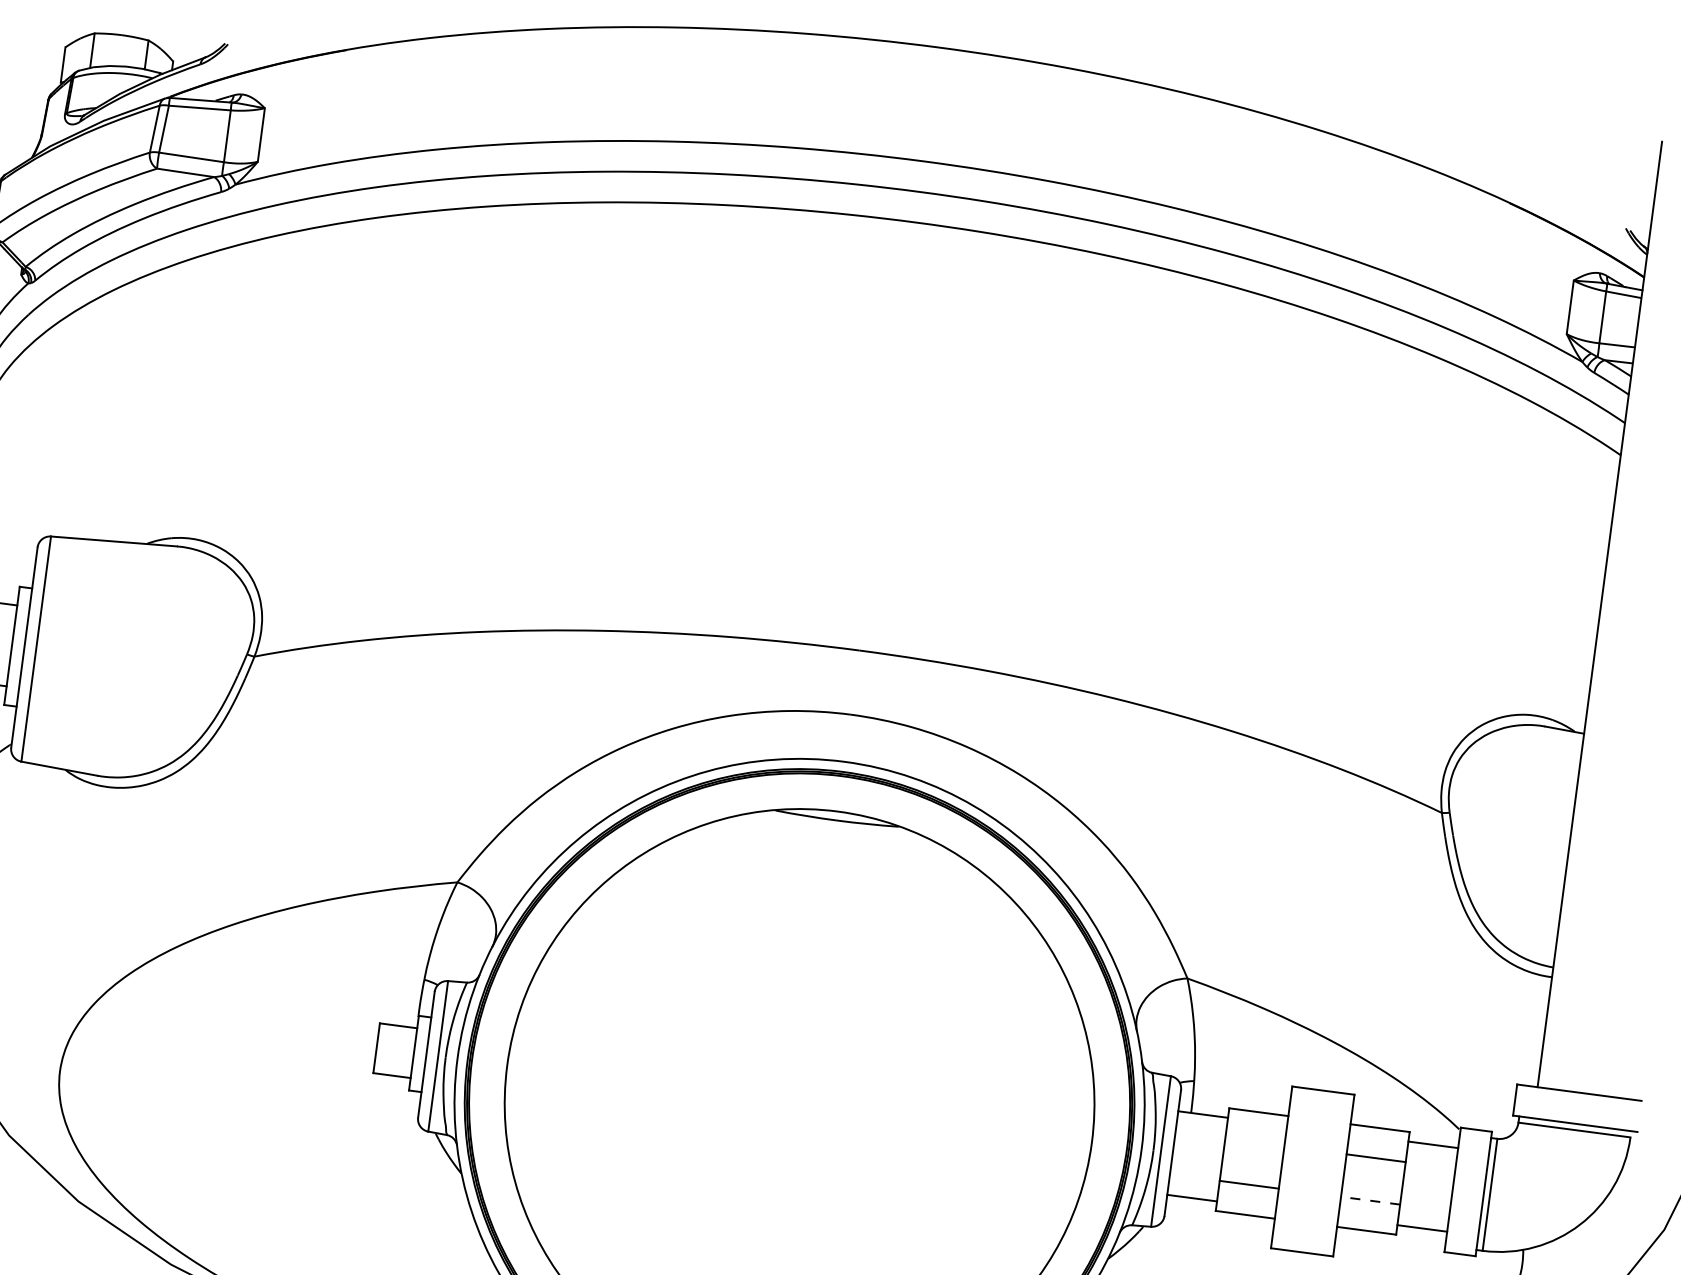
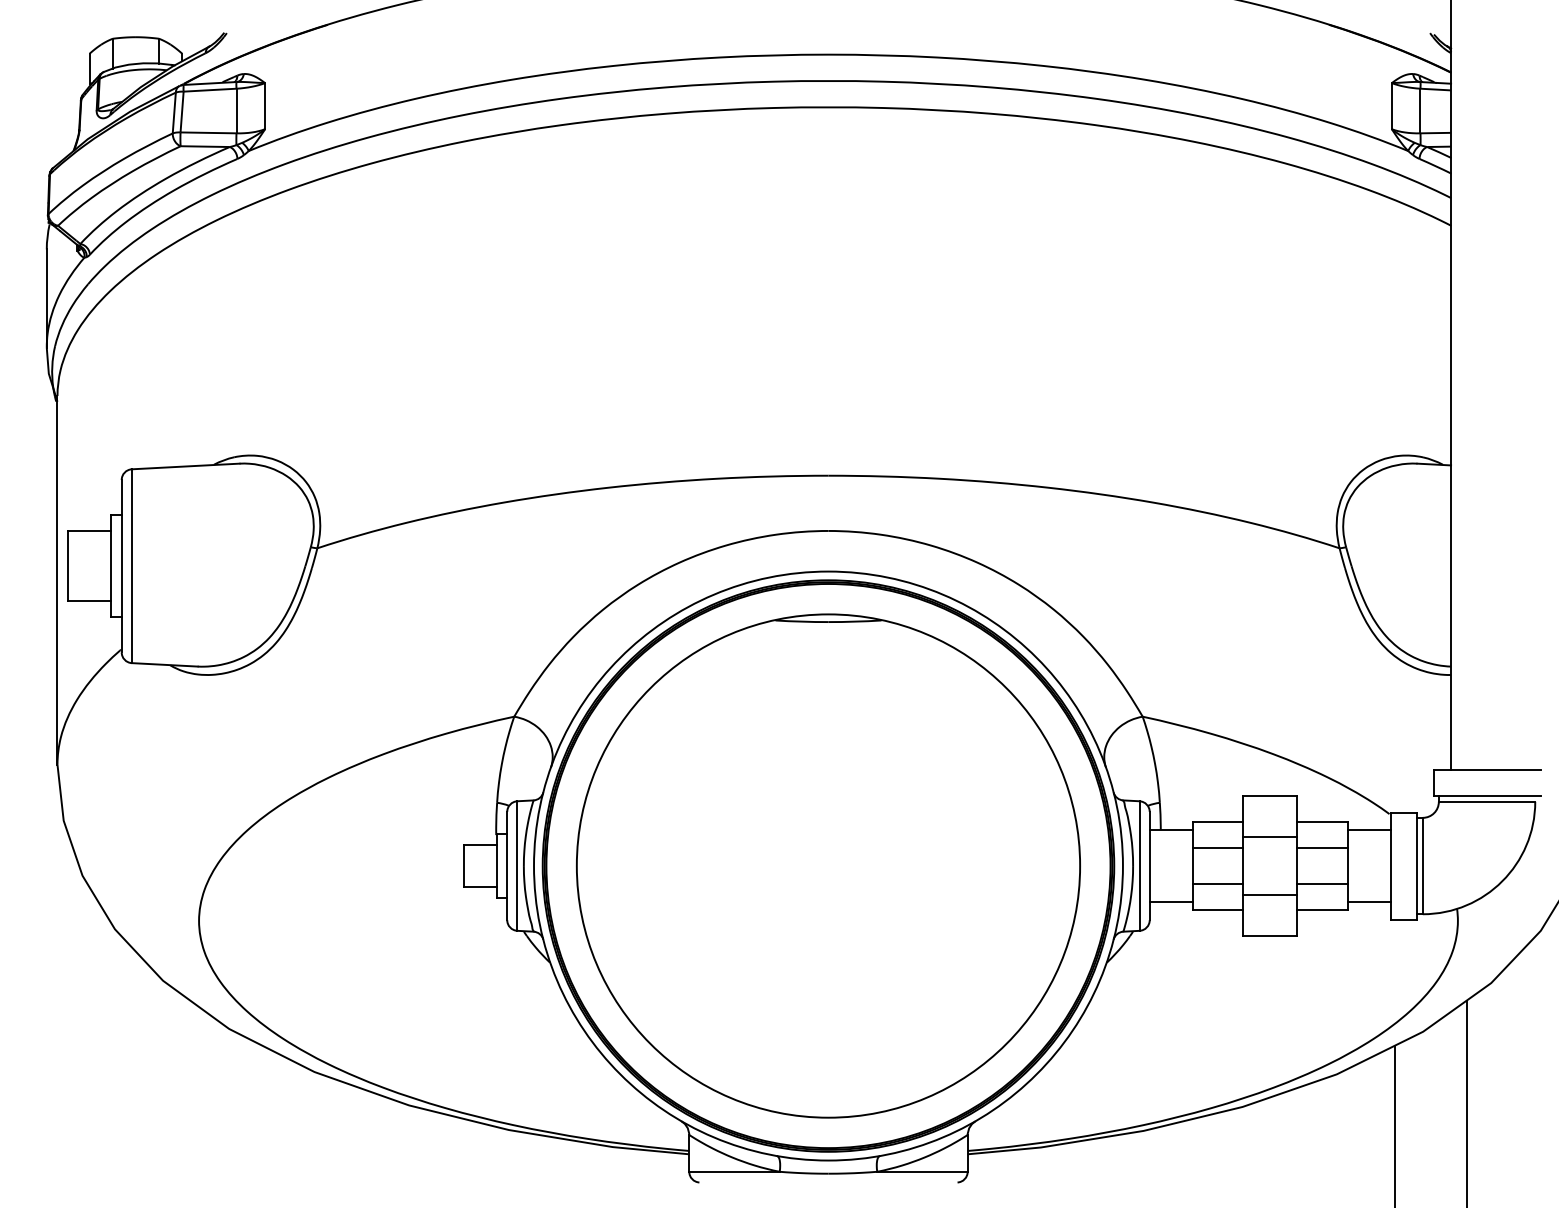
line: (1316, 1138) -> (1269, 837), added
line: (1254, 1141) -> (1217, 847), added
line: (1369, 1200) -> (1321, 884), dashed -> solid
line: (1307, 1204) -> (1269, 894), added

